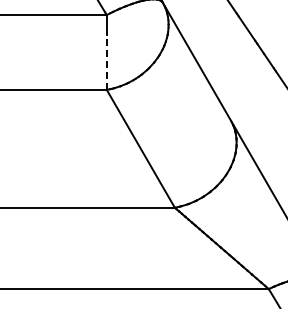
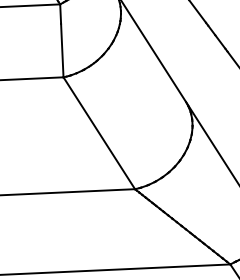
line: (106, 61) -> (61, 49), dashed -> solid

